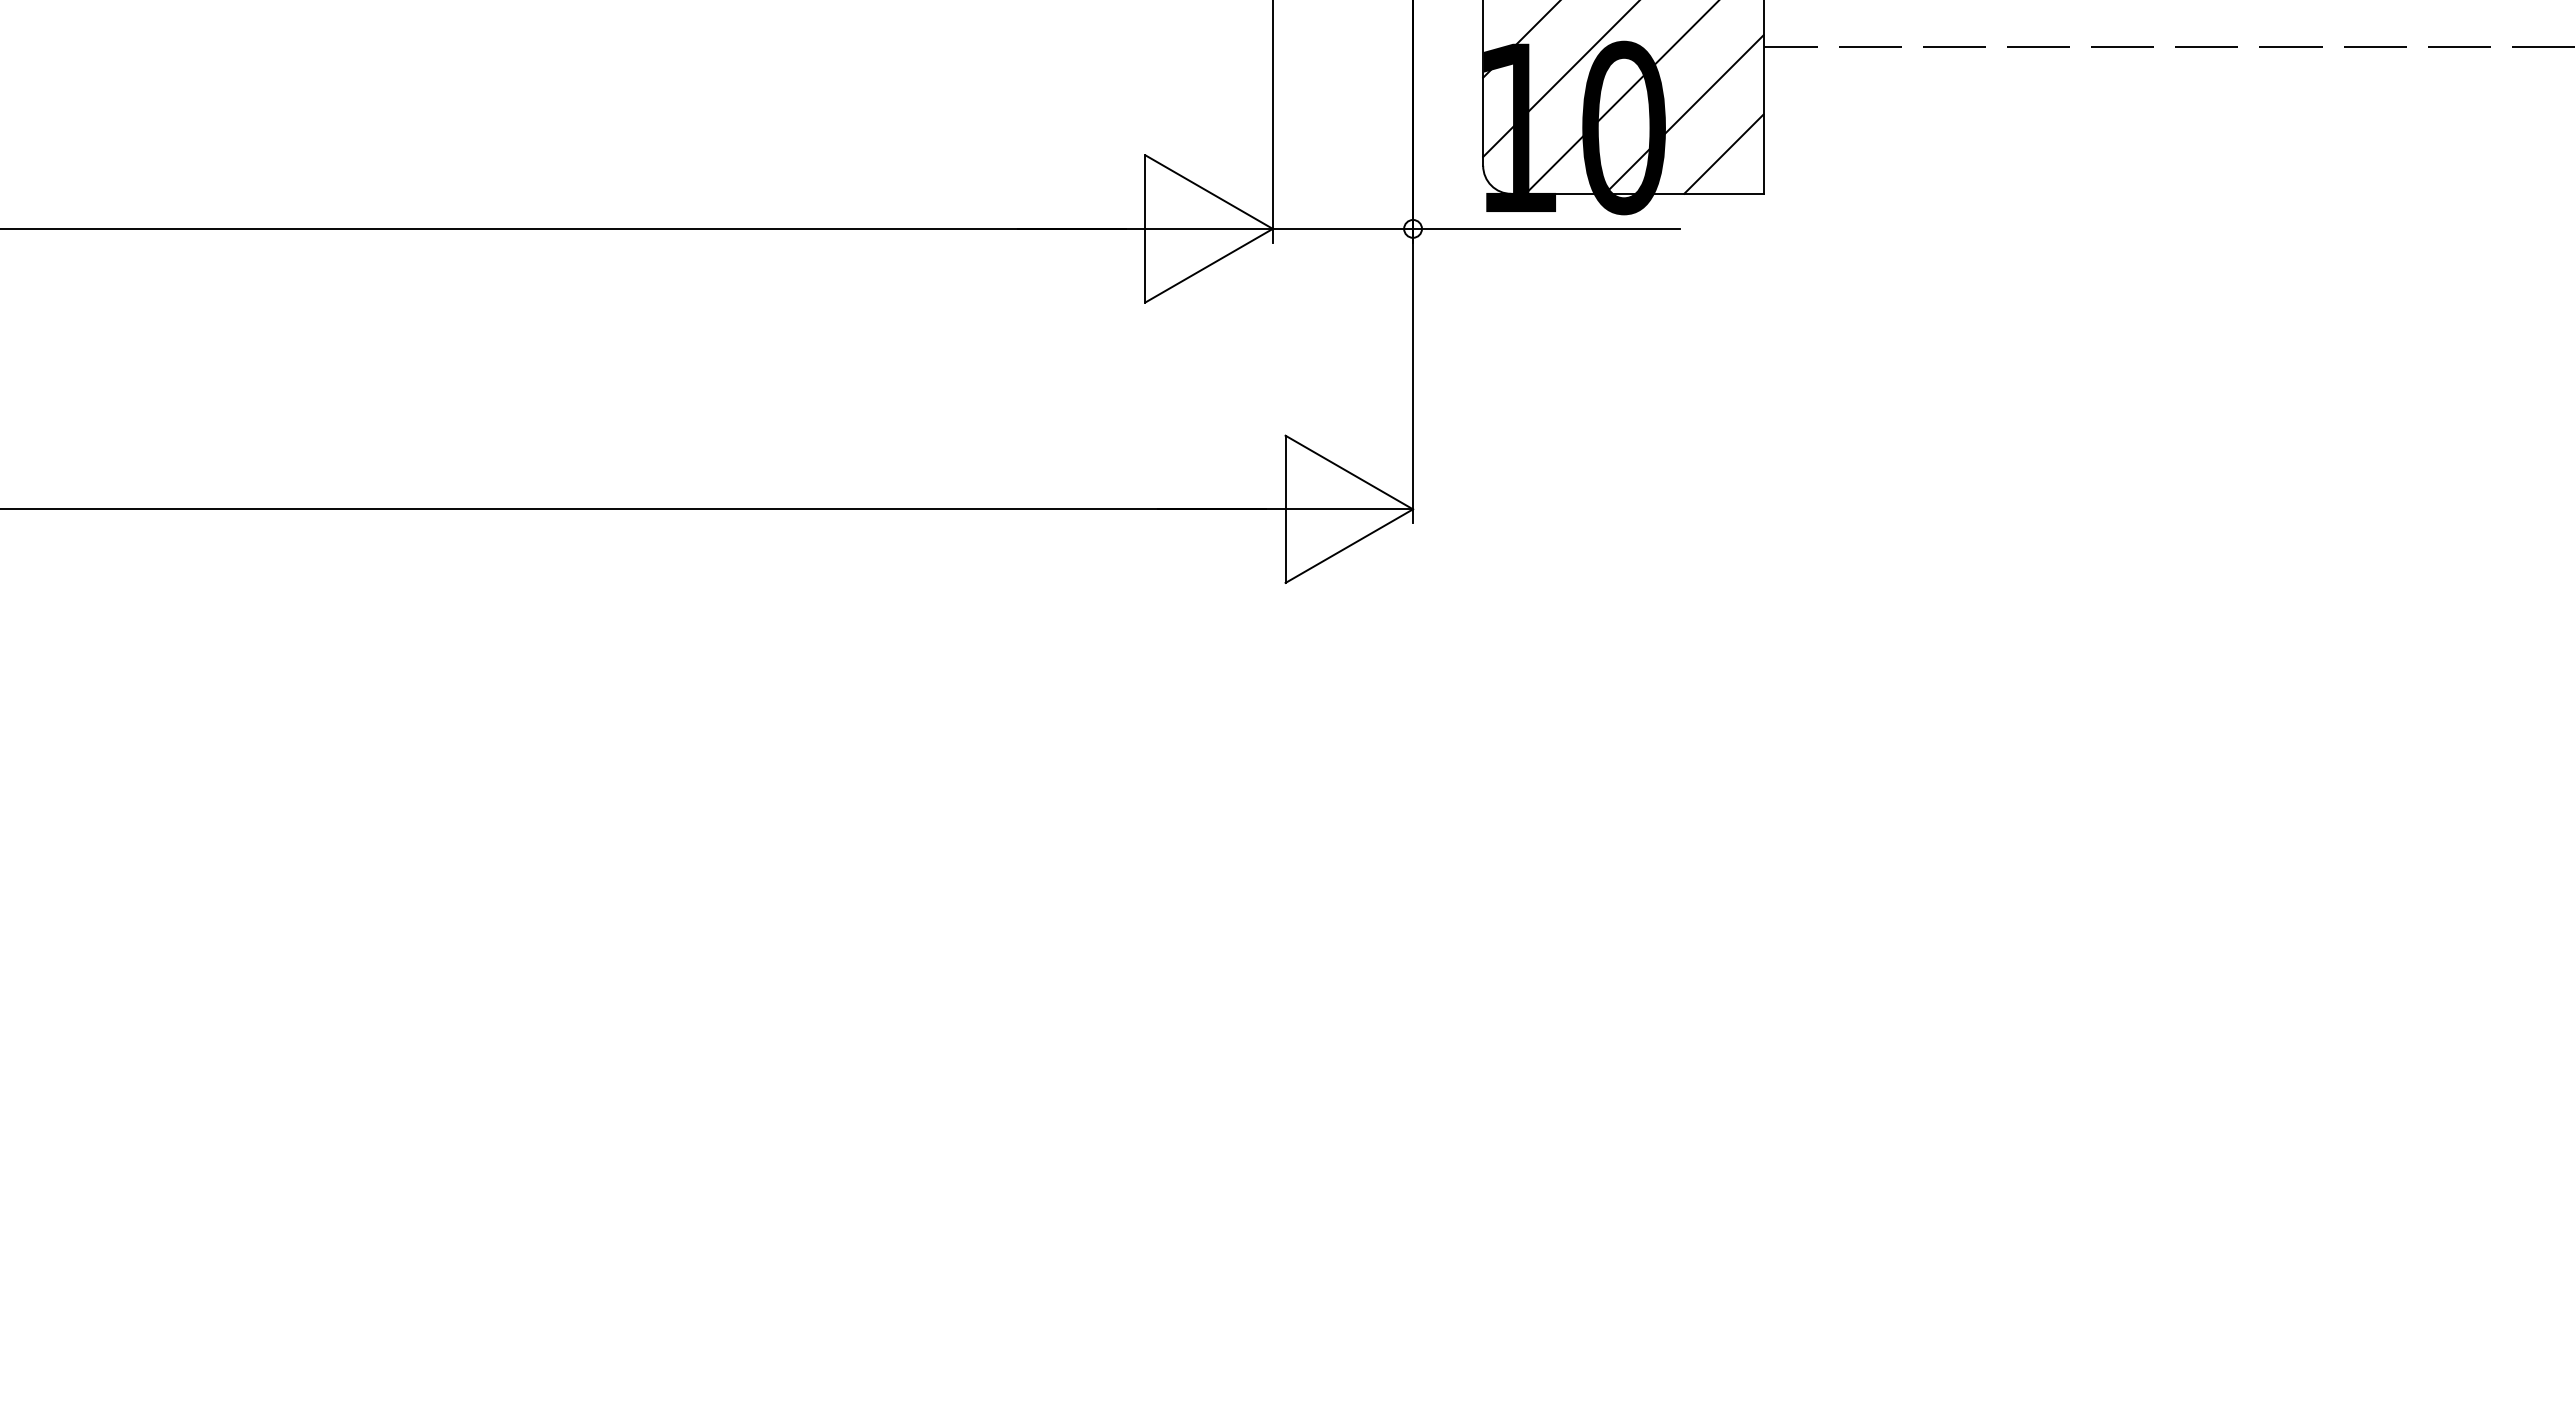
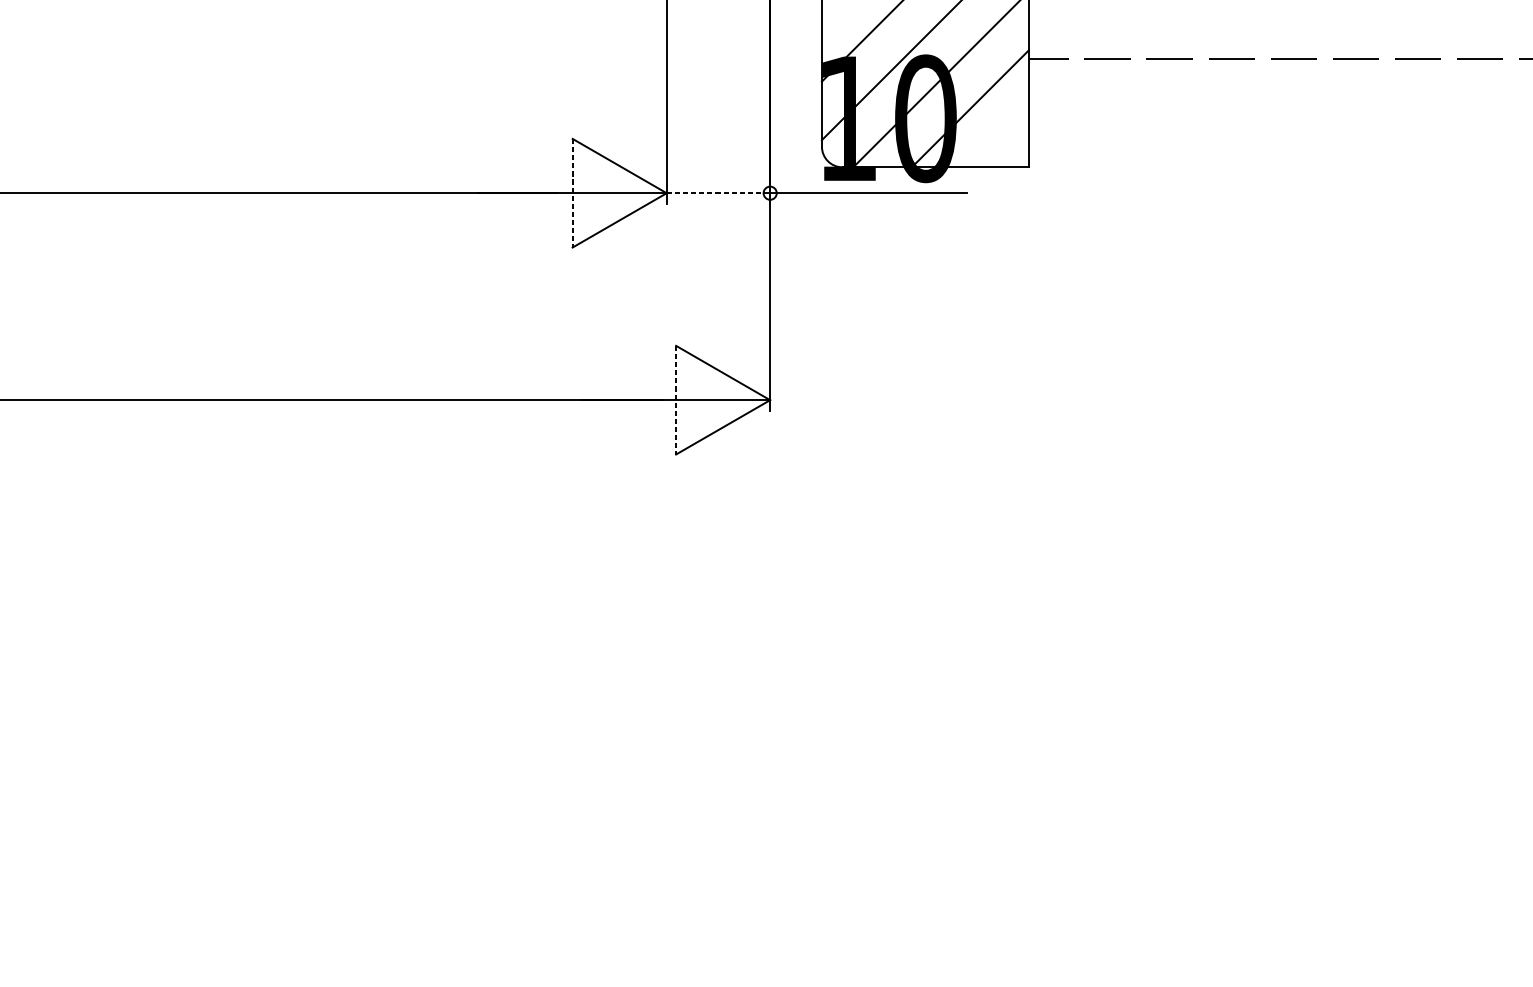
line: (1723, 153) -> (999, 137), removed
line: (1145, 228) -> (572, 192), solid -> dashed
line: (1343, 228) -> (718, 192), solid -> dashed
line: (1285, 509) -> (676, 400), solid -> dashed

